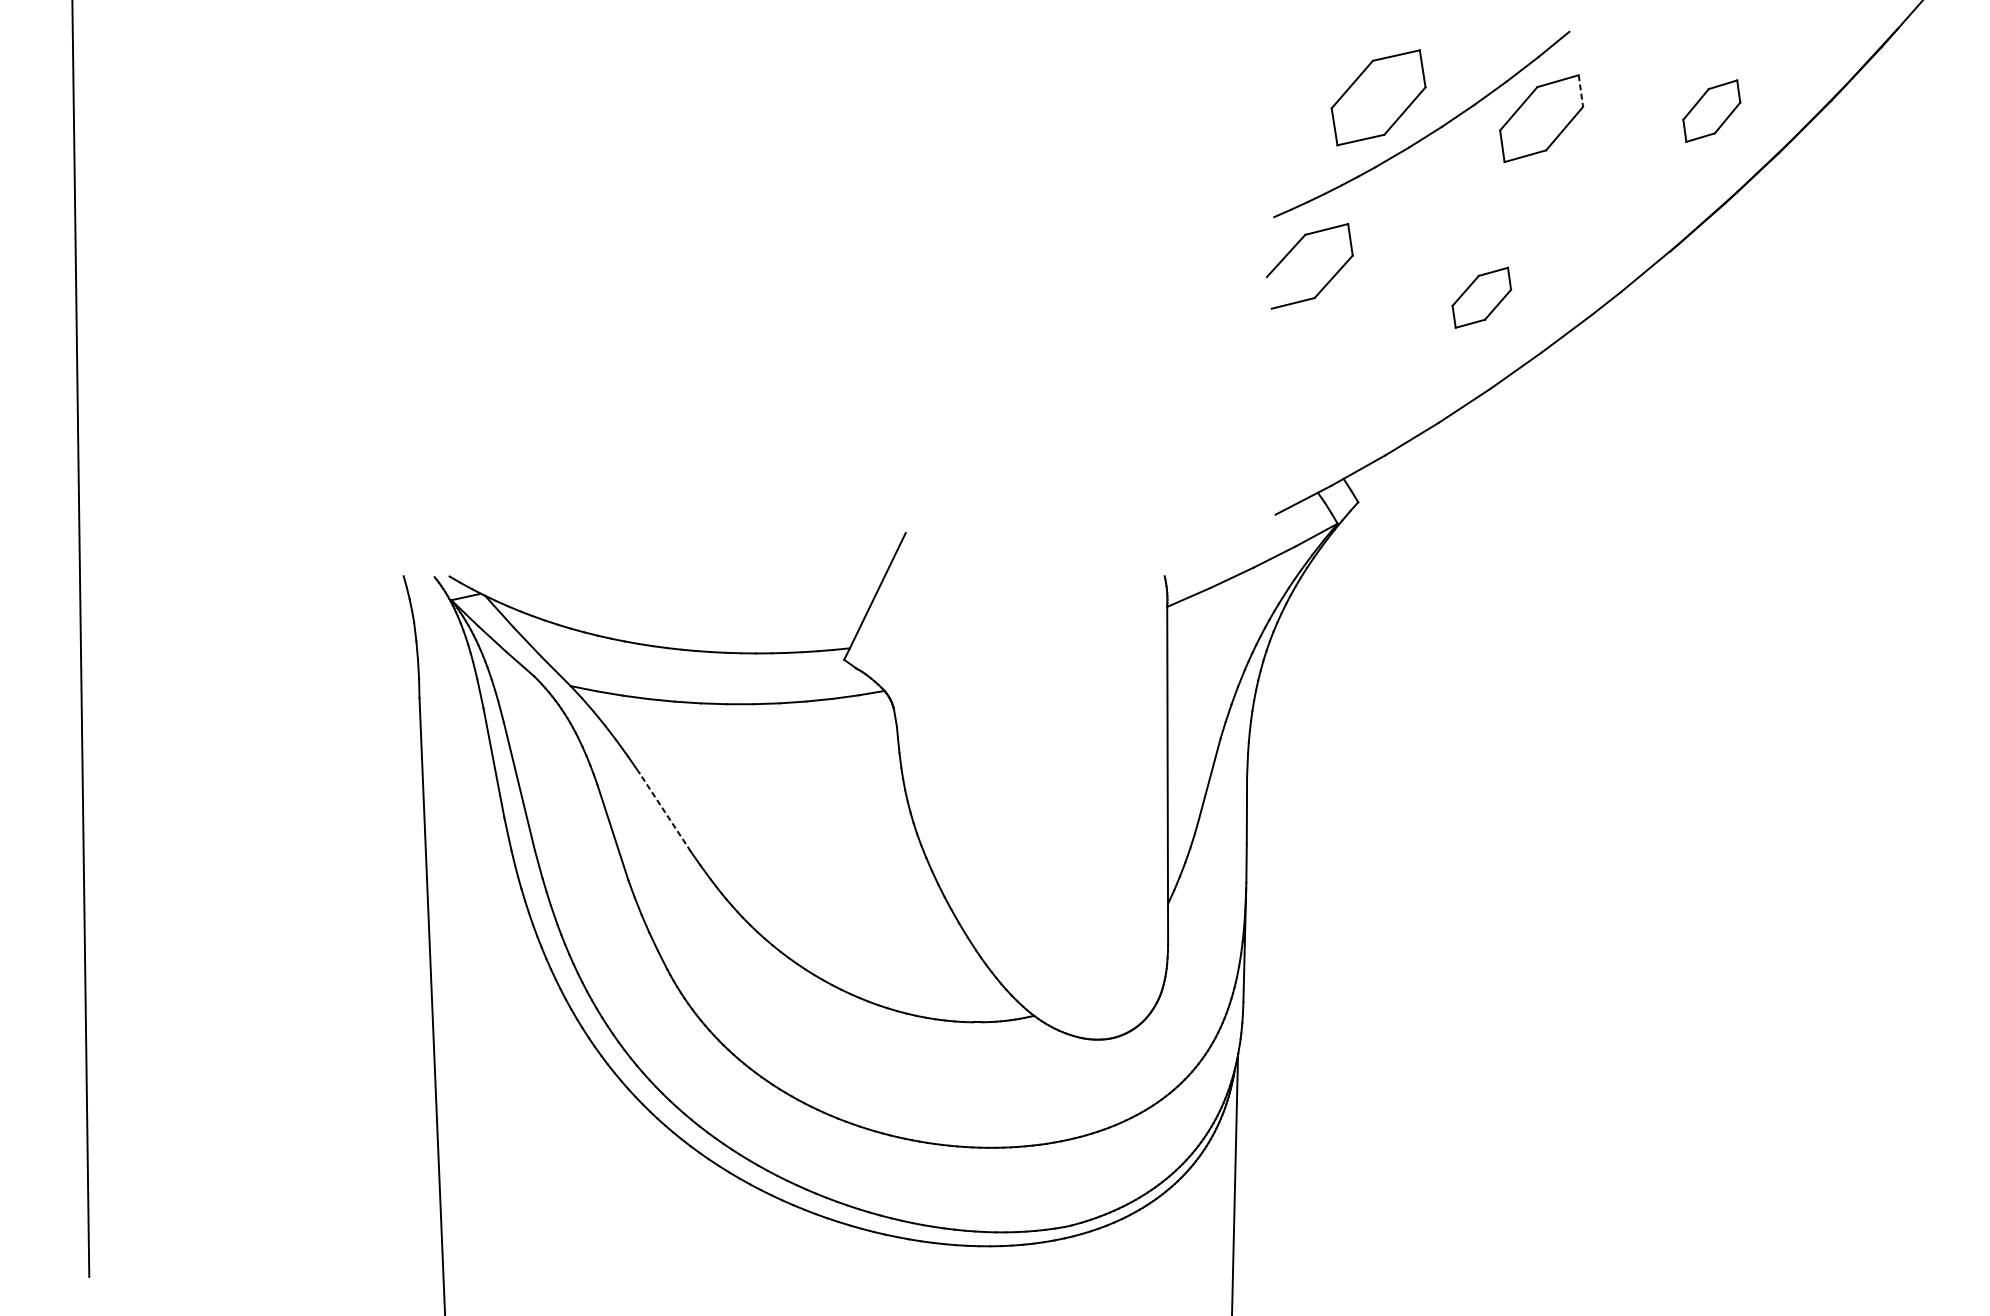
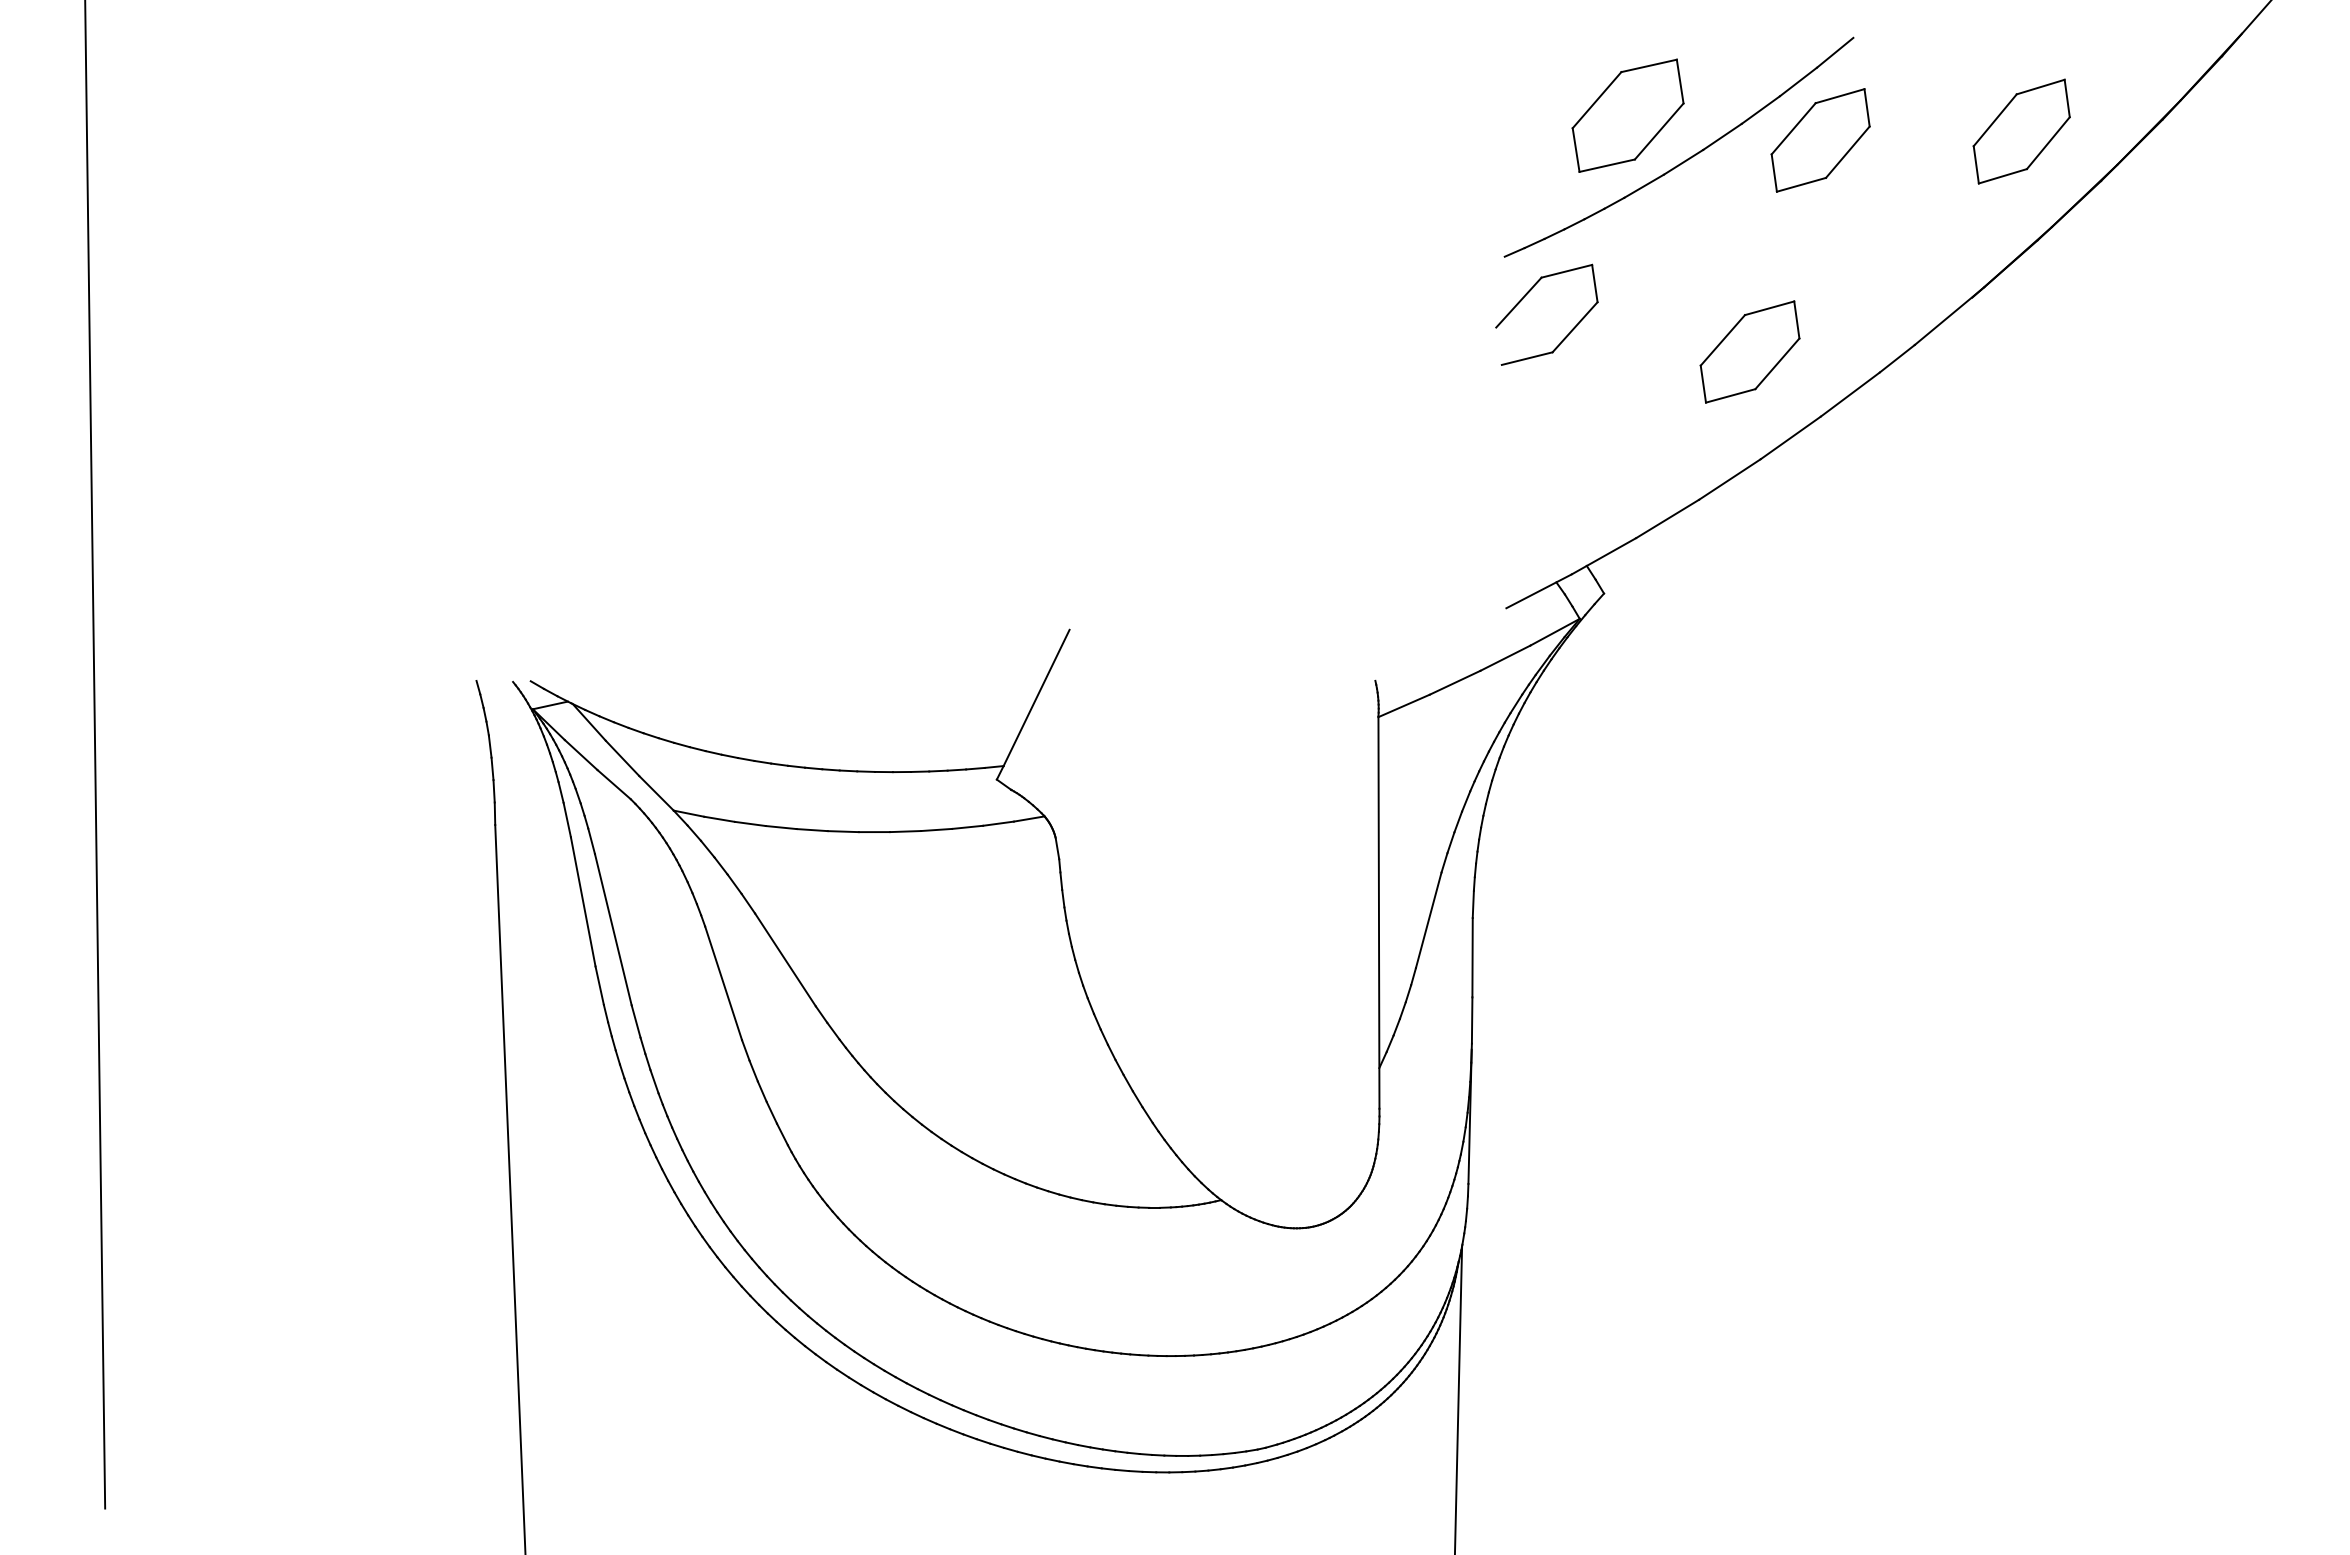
line: (1581, 90) -> (1867, 107), dashed -> solid
part: (1711, 111) -> (2021, 131), size x1.43
part: (1481, 297) -> (1749, 351), size x1.43
line: (665, 812) -> (785, 959), dashed -> solid

